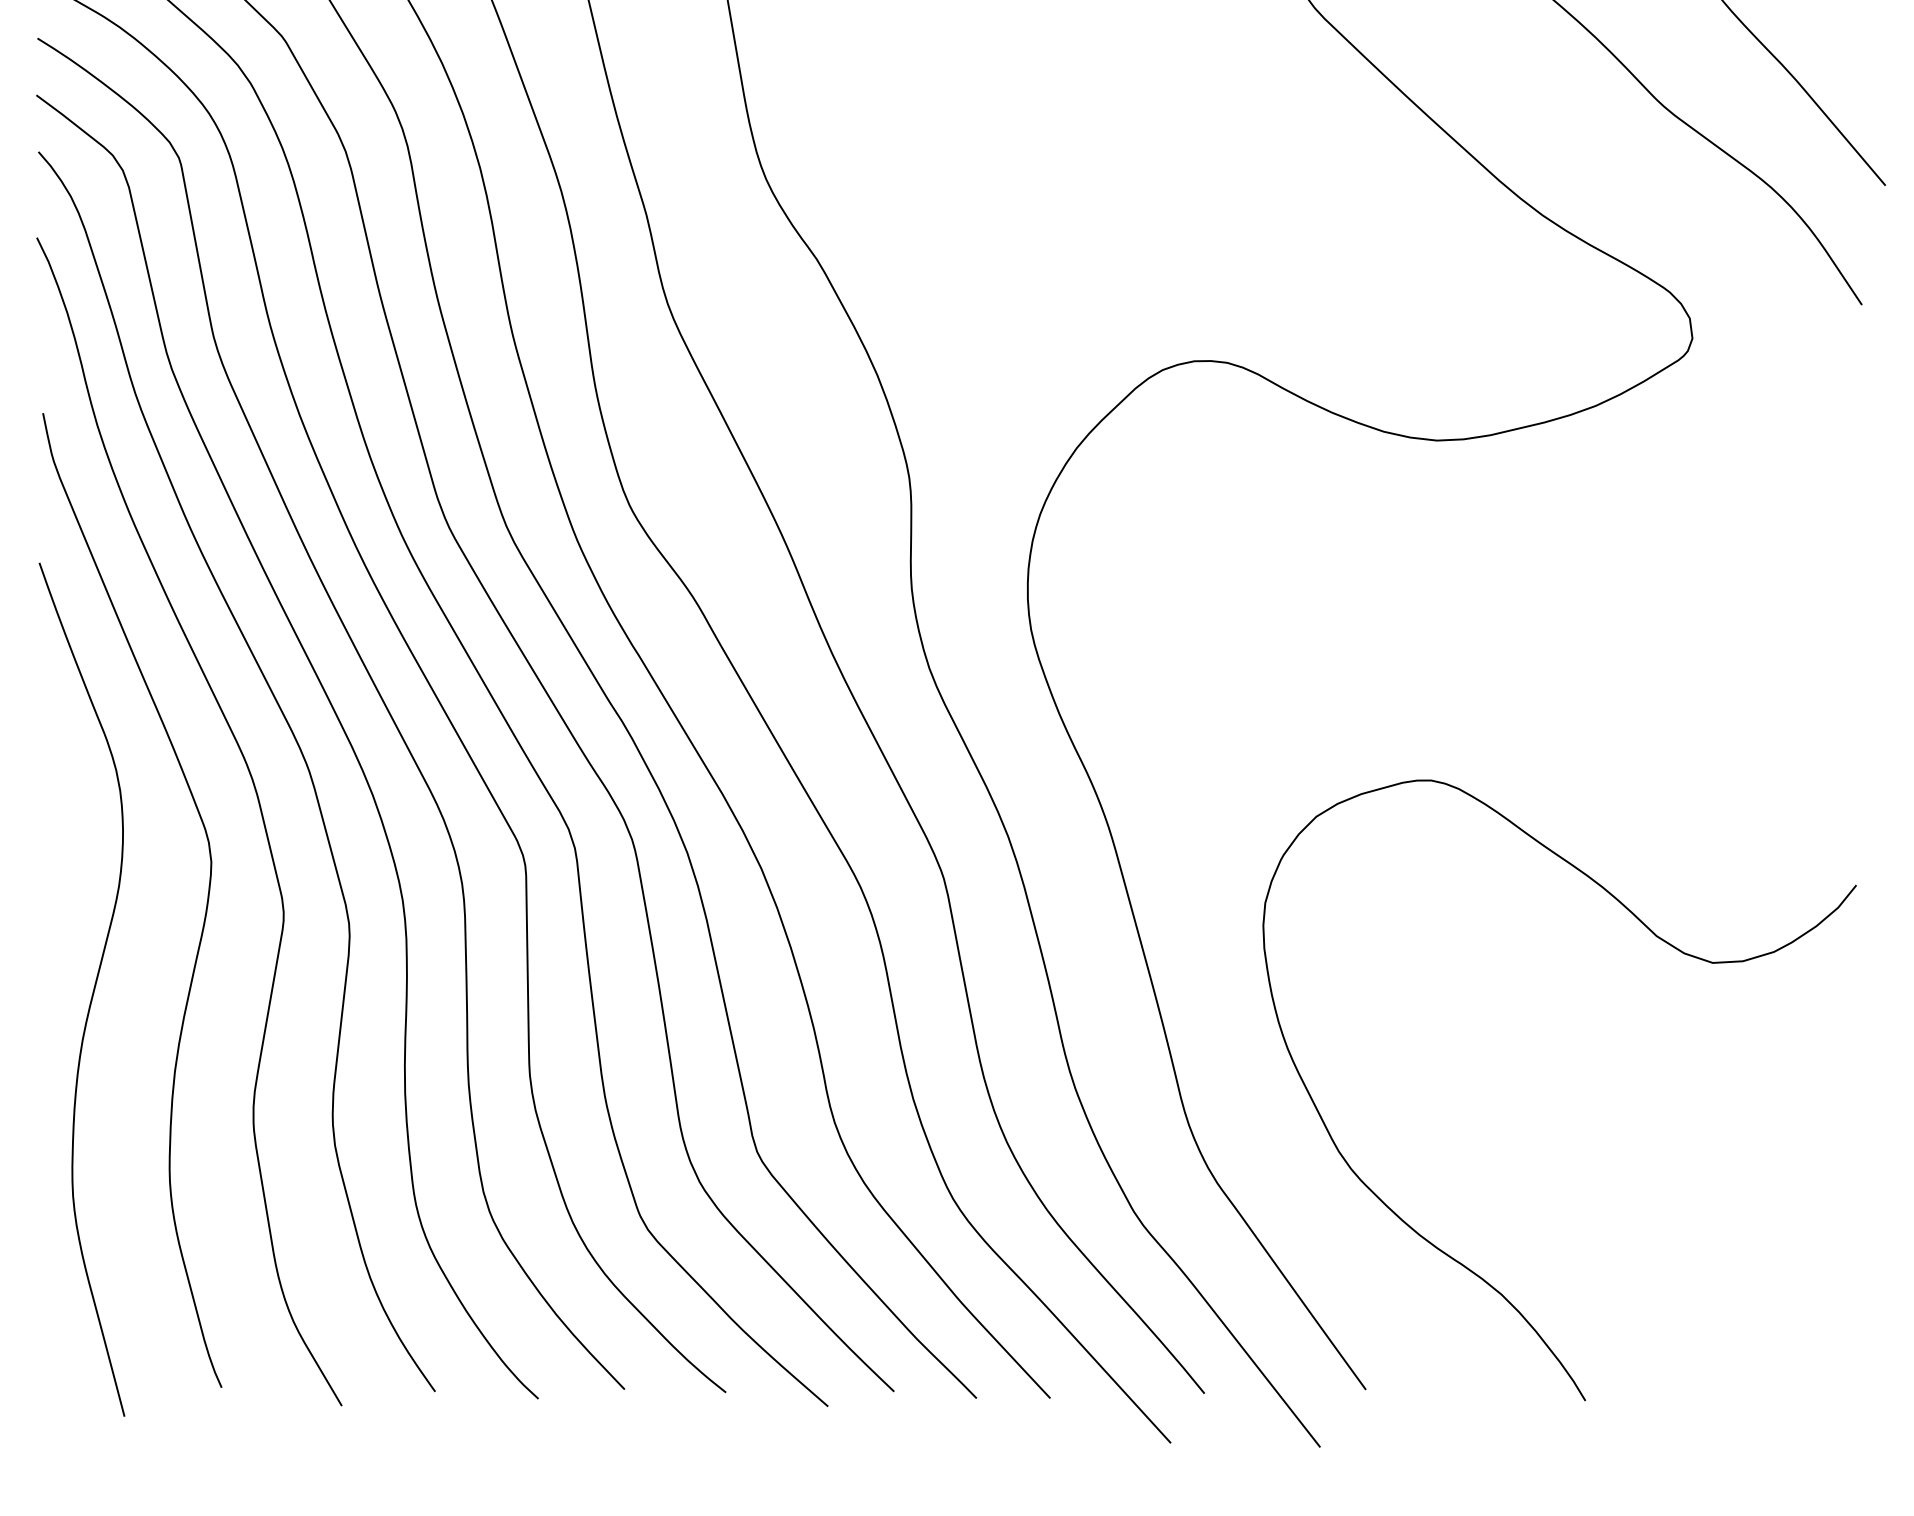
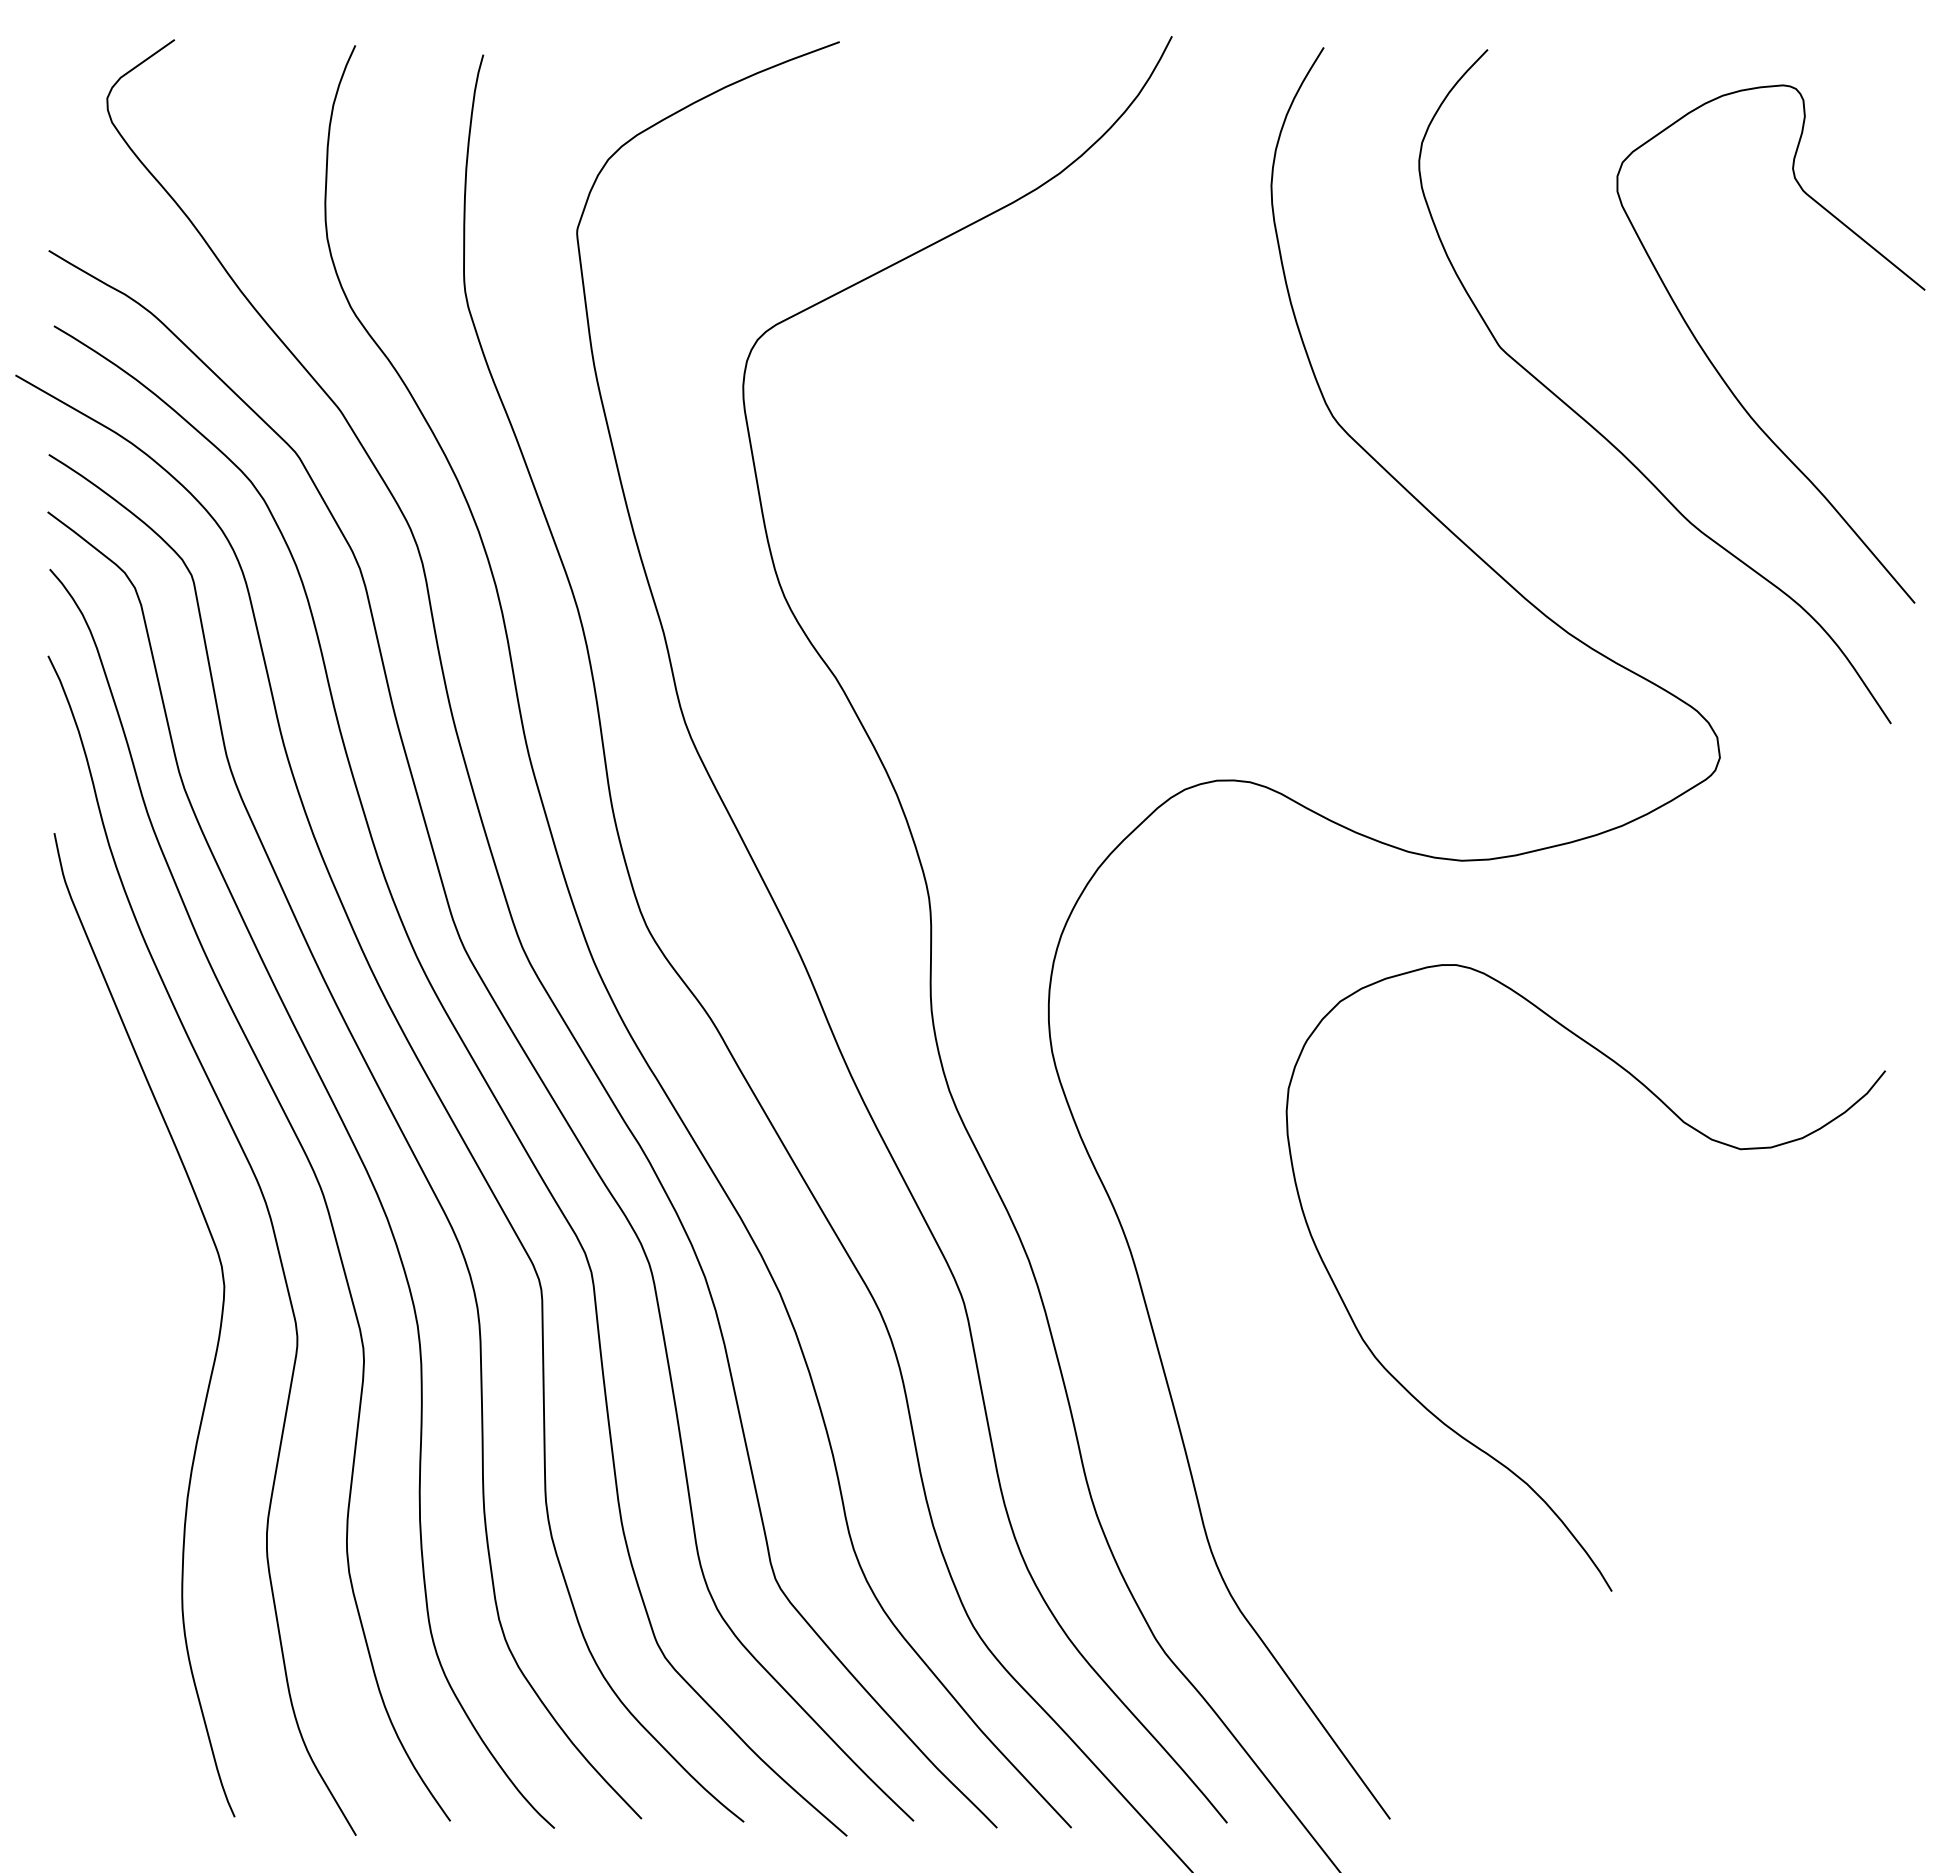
curve: (1656, 937) -> (1683, 1123), moved
curve: (92, 990) -> (104, 1416), removed

